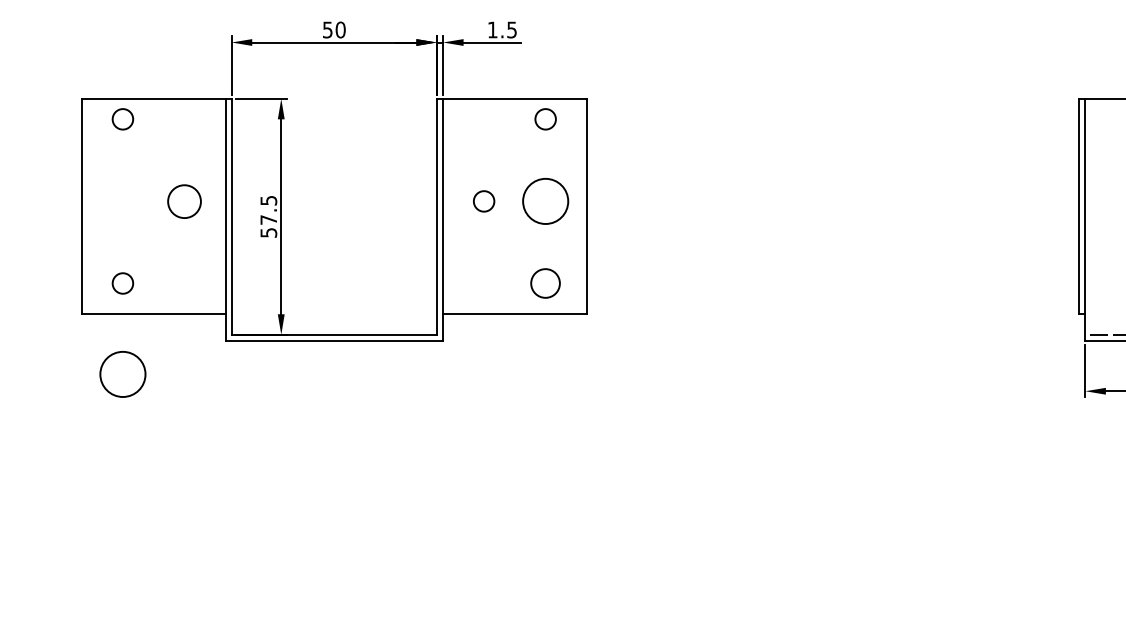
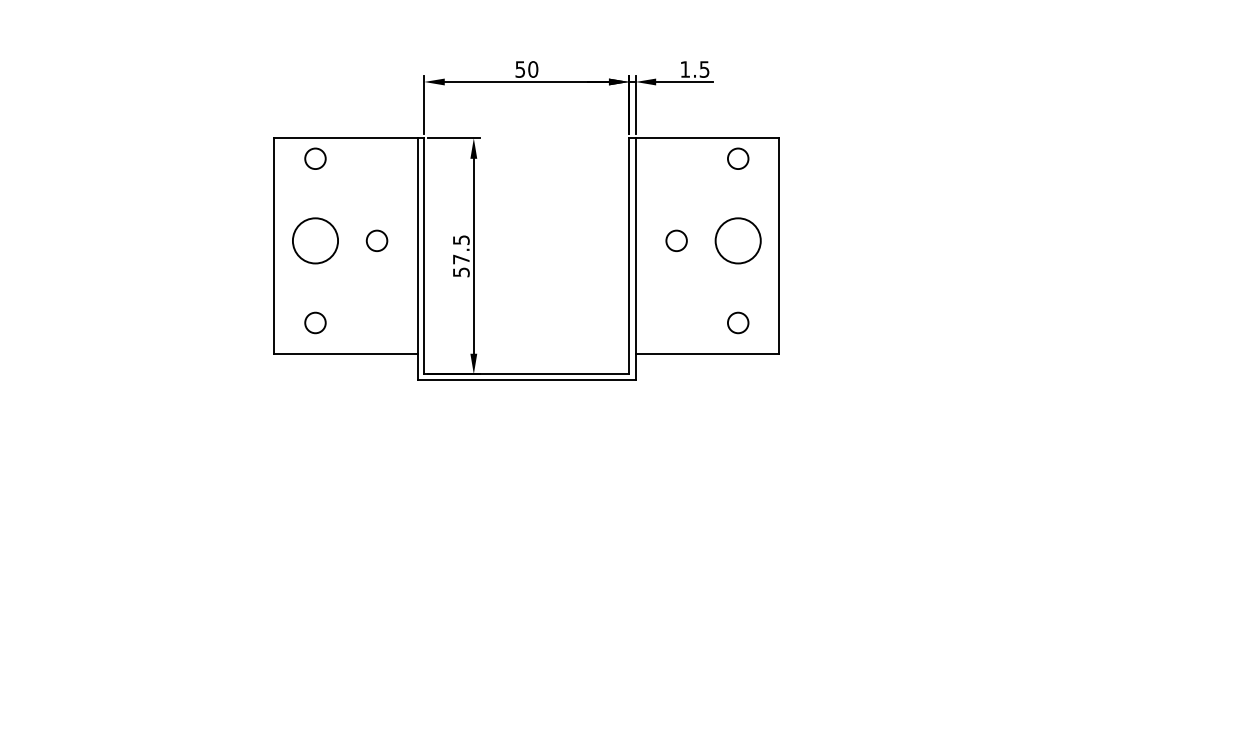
circle: (183, 201) -> (376, 240), size x0.62
circle: (545, 283) -> (738, 322), size x0.71
circle: (122, 374) -> (315, 240), moved

